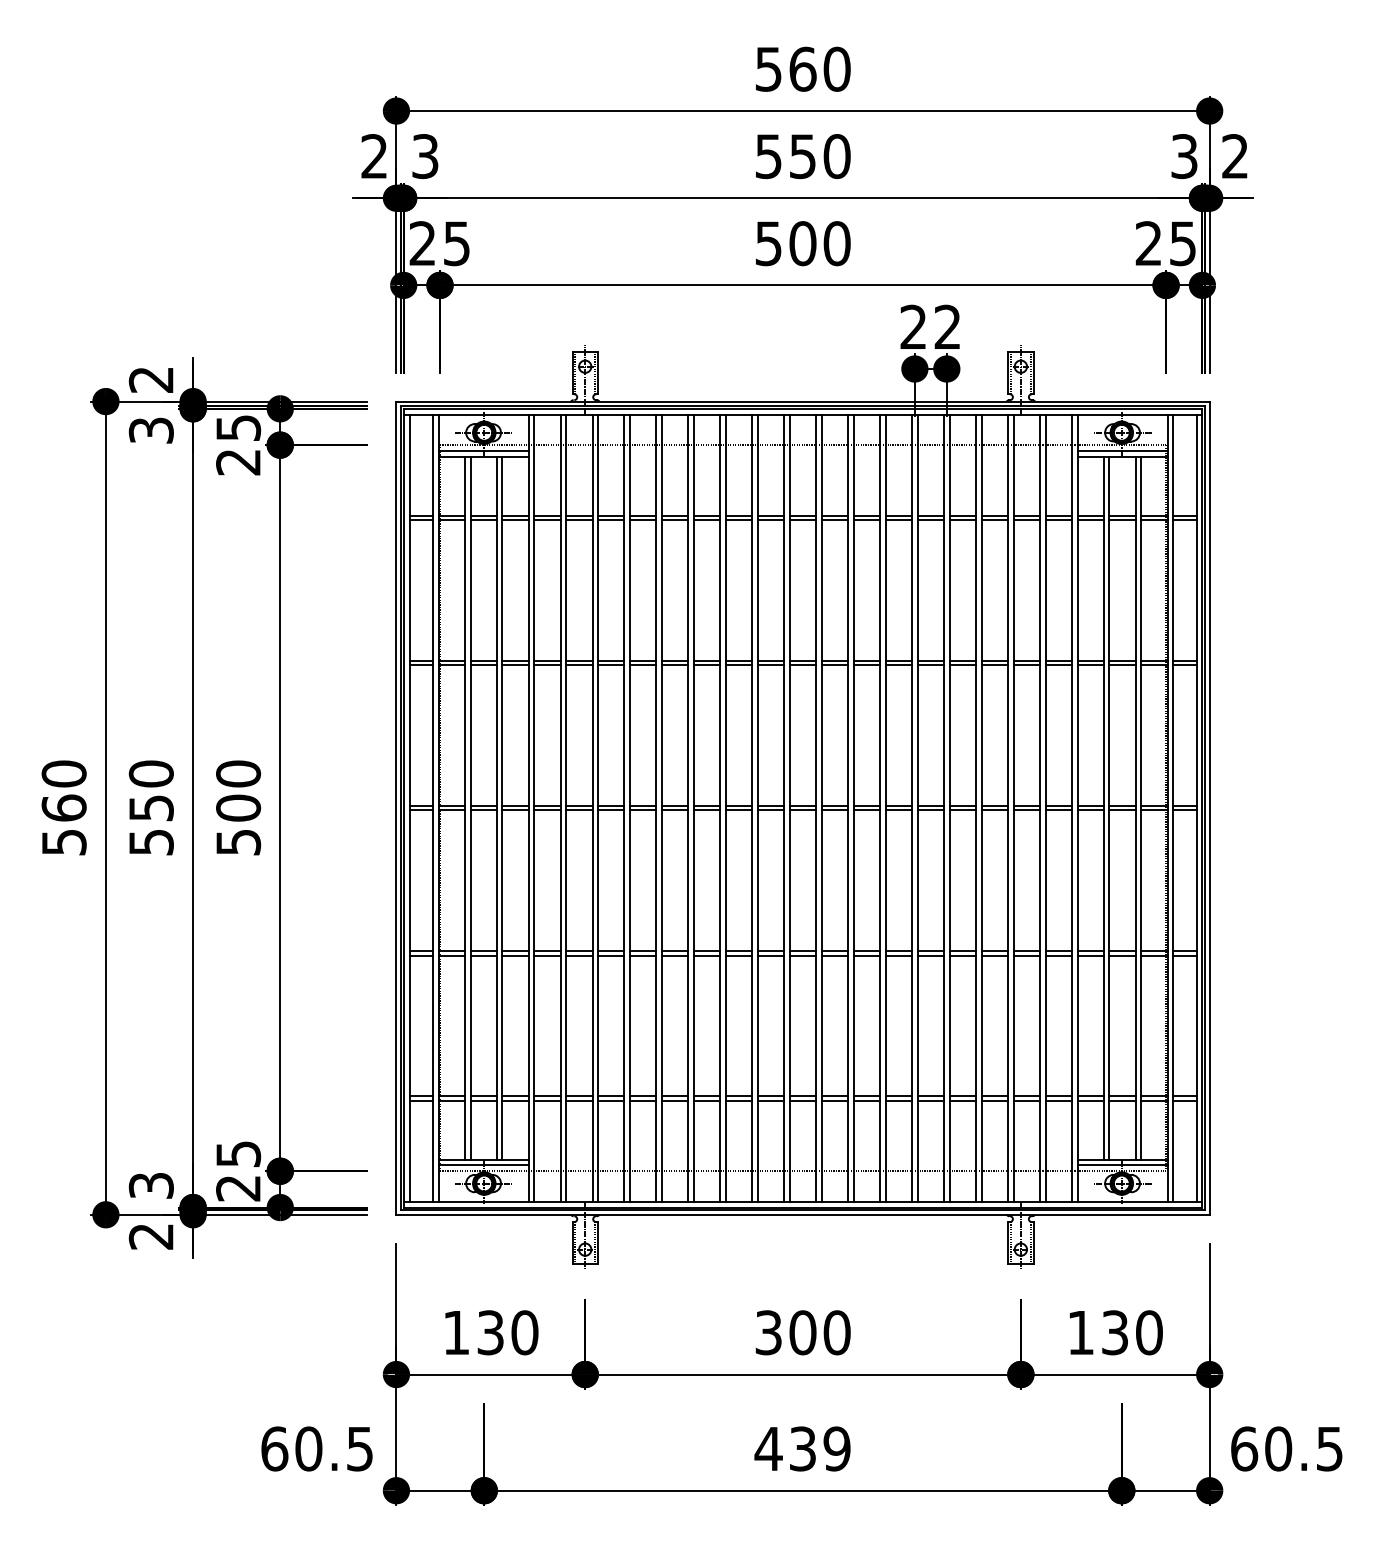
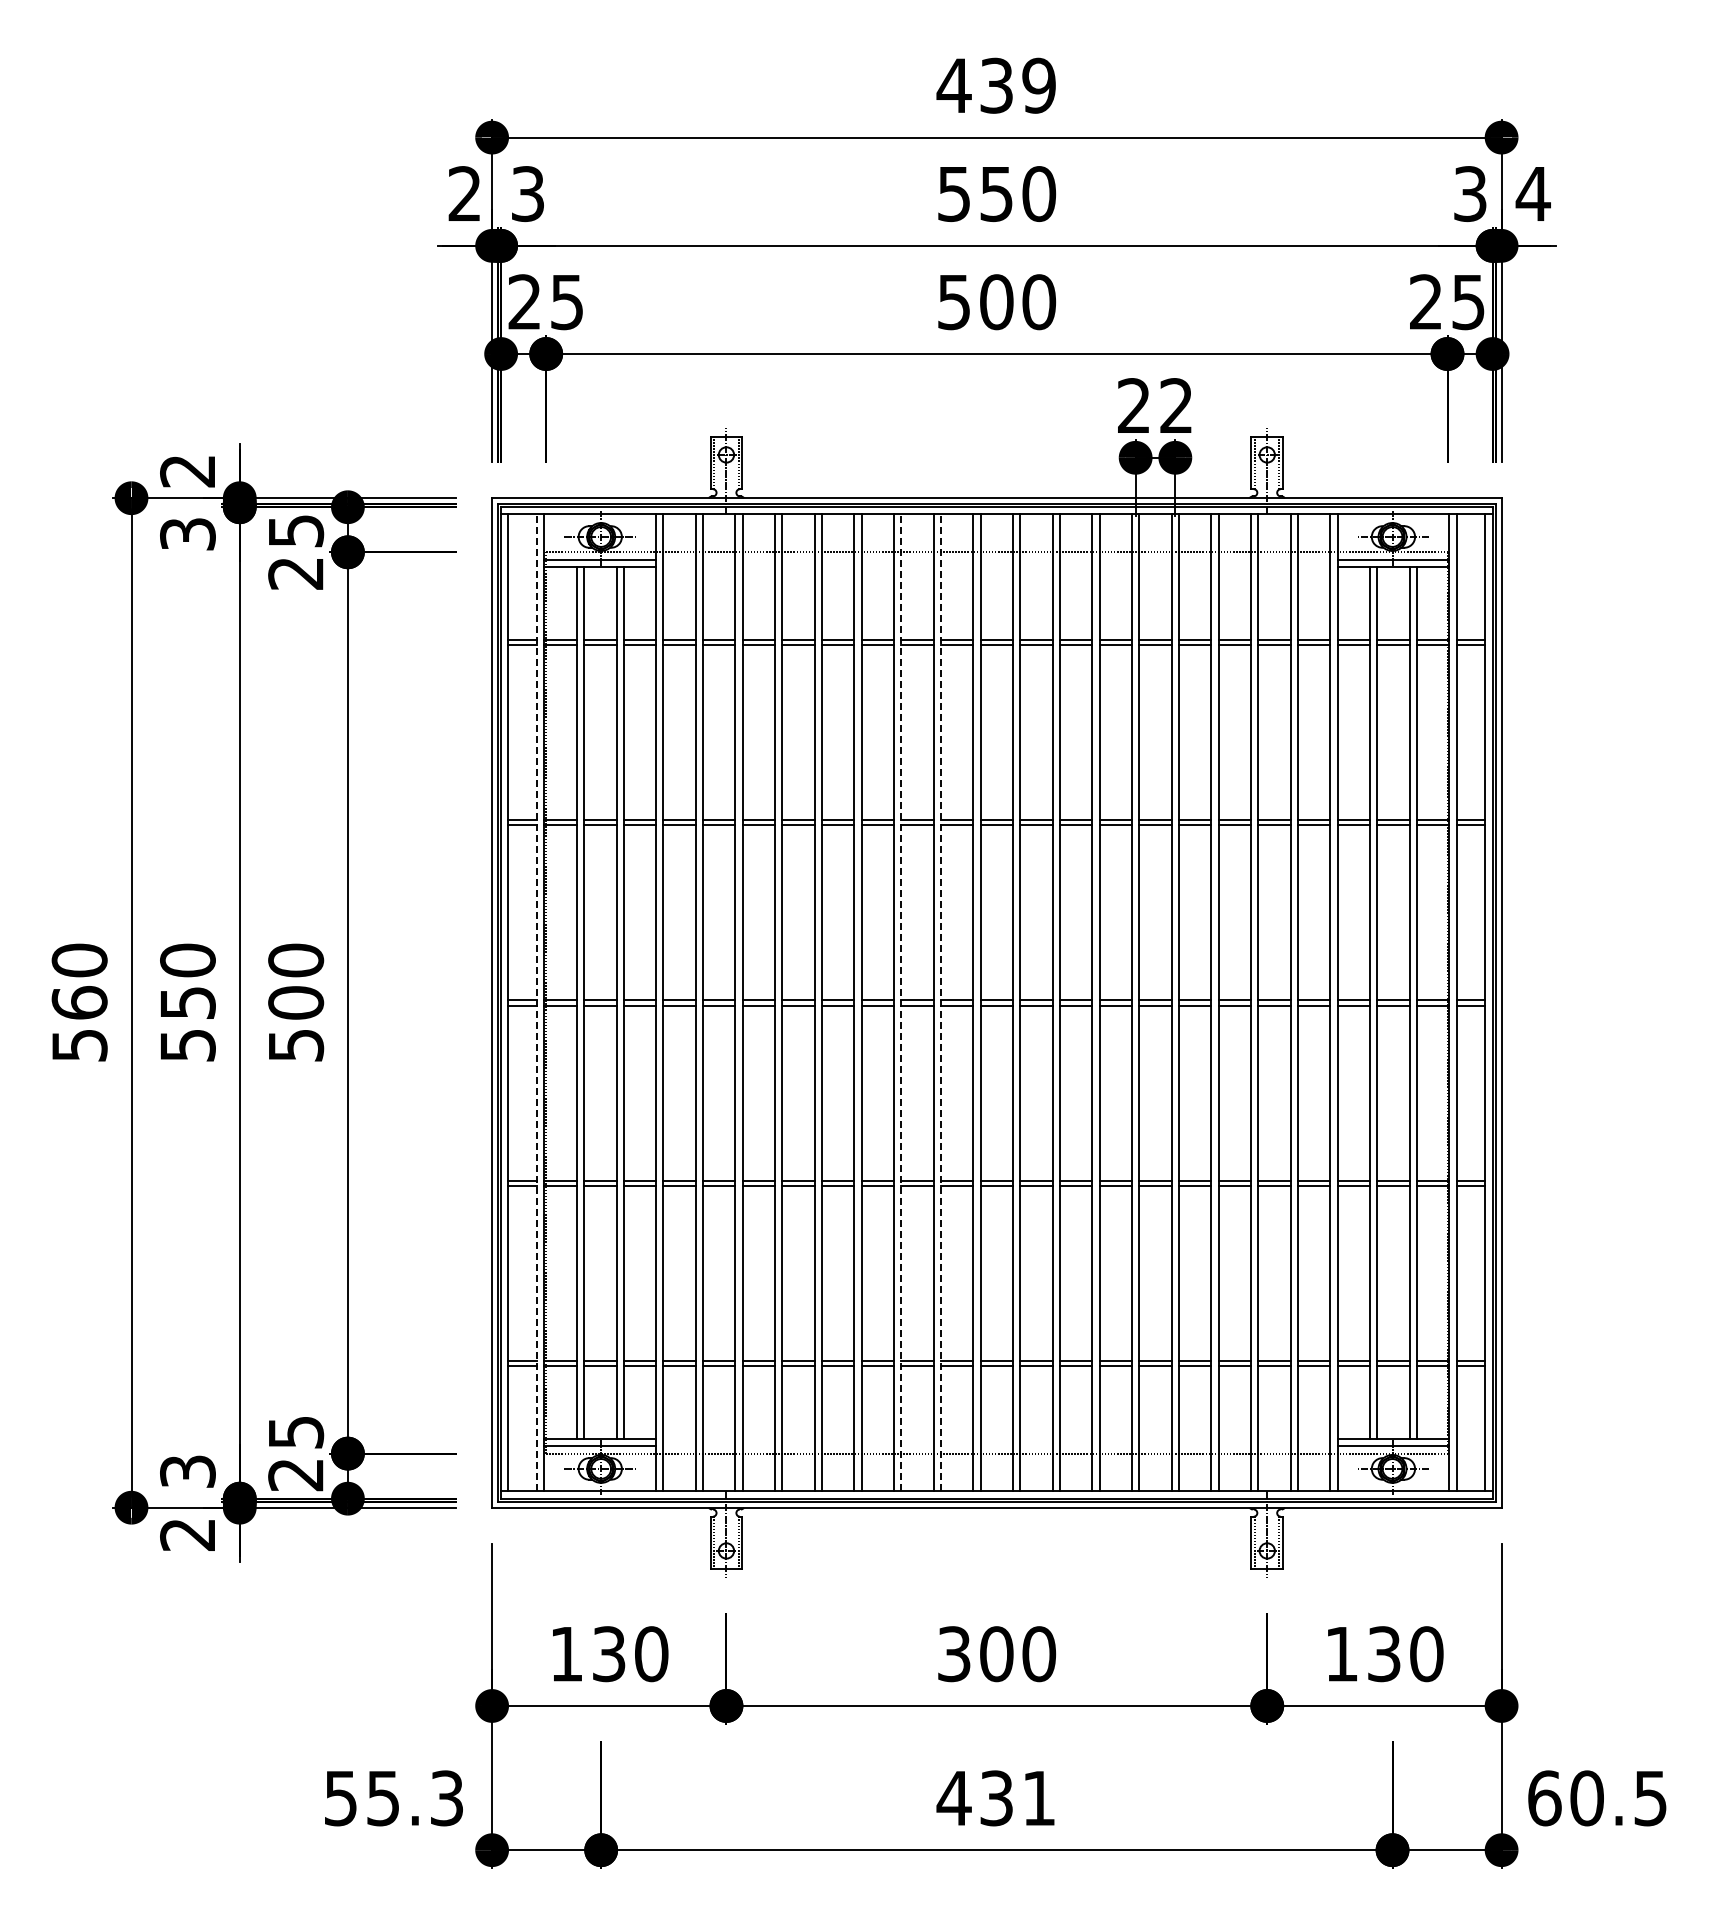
text: (802, 69) -> (996, 85), 560 -> 439
text: (1234, 156) -> (1532, 193), 2 -> 4
line: (432, 807) -> (537, 1002), solid -> dashed
line: (726, 807) -> (901, 1002), solid -> dashed
line: (757, 807) -> (940, 1002), solid -> dashed
text: (316, 1449) -> (393, 1798), 60.5 -> 55.3
text: (836, 1449) -> (1038, 1798), 439 -> 431

